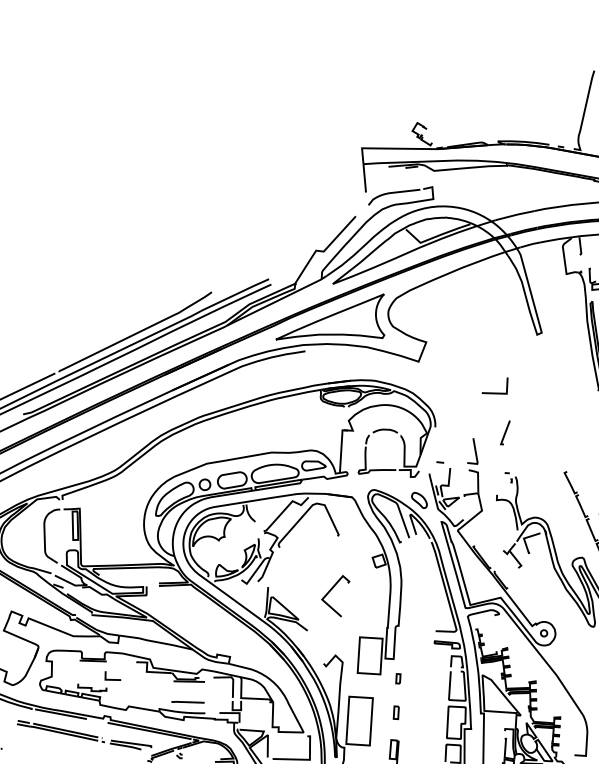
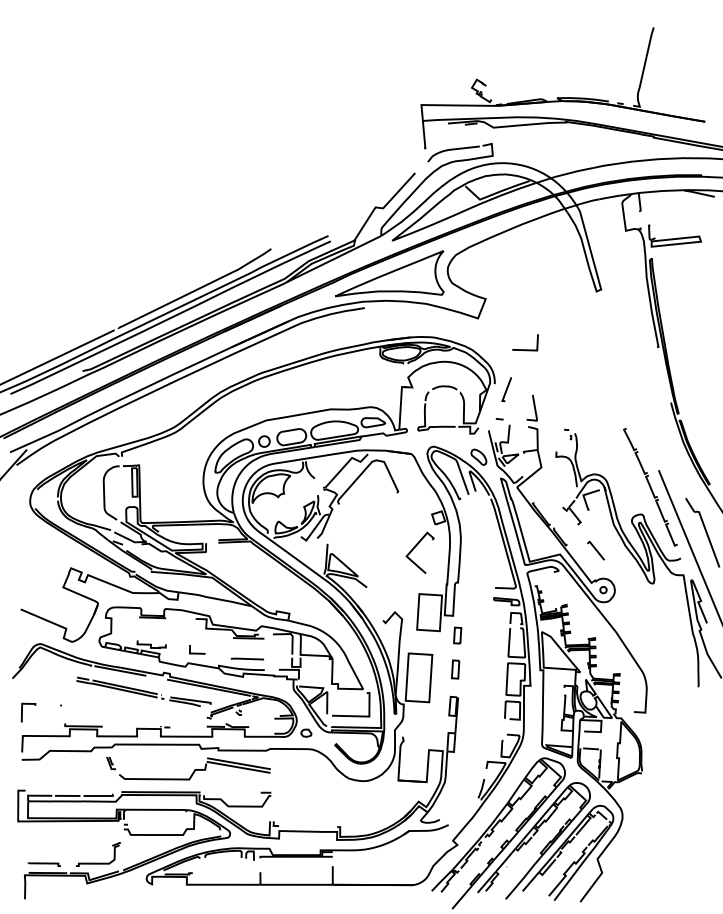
line: (495, 392) -> (525, 349), moved
line: (505, 432) -> (506, 389), moved
line: (329, 593) -> (413, 550), moved
line: (536, 593) -> (595, 550), added
line: (113, 678) -> (197, 652), moved
part: (398, 678) -> (457, 635), size x1.67
part: (396, 712) -> (455, 669), size x1.43

